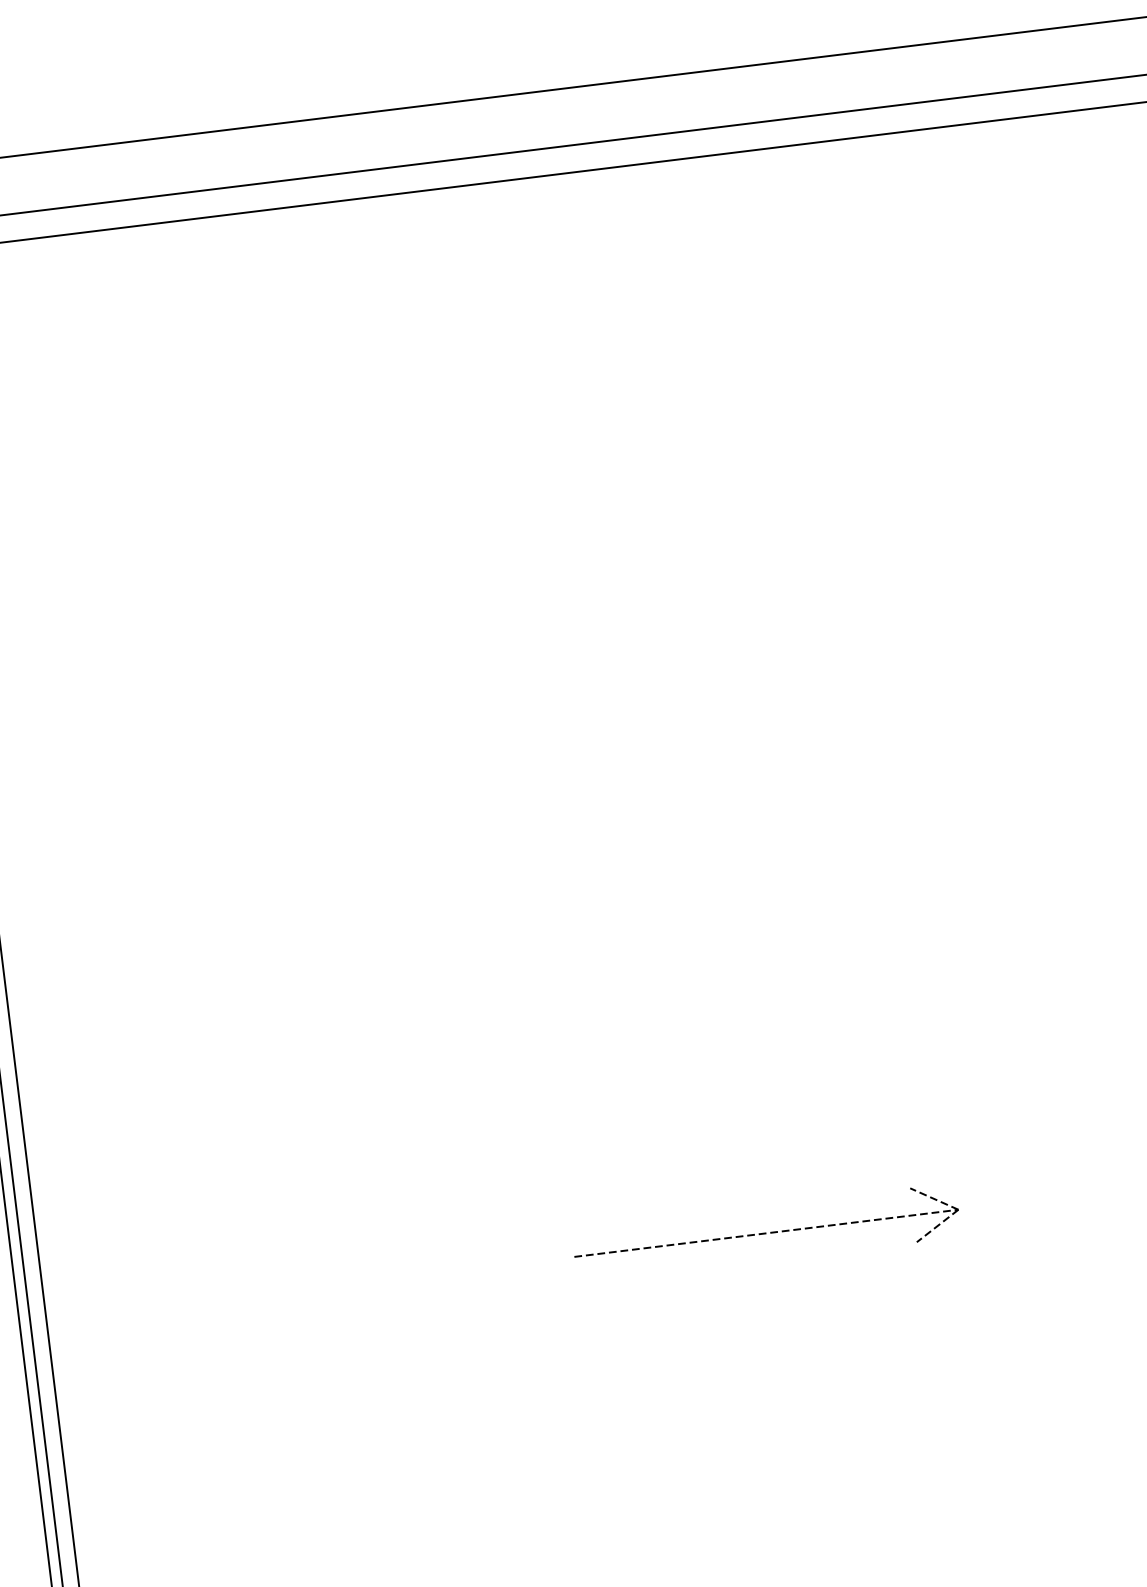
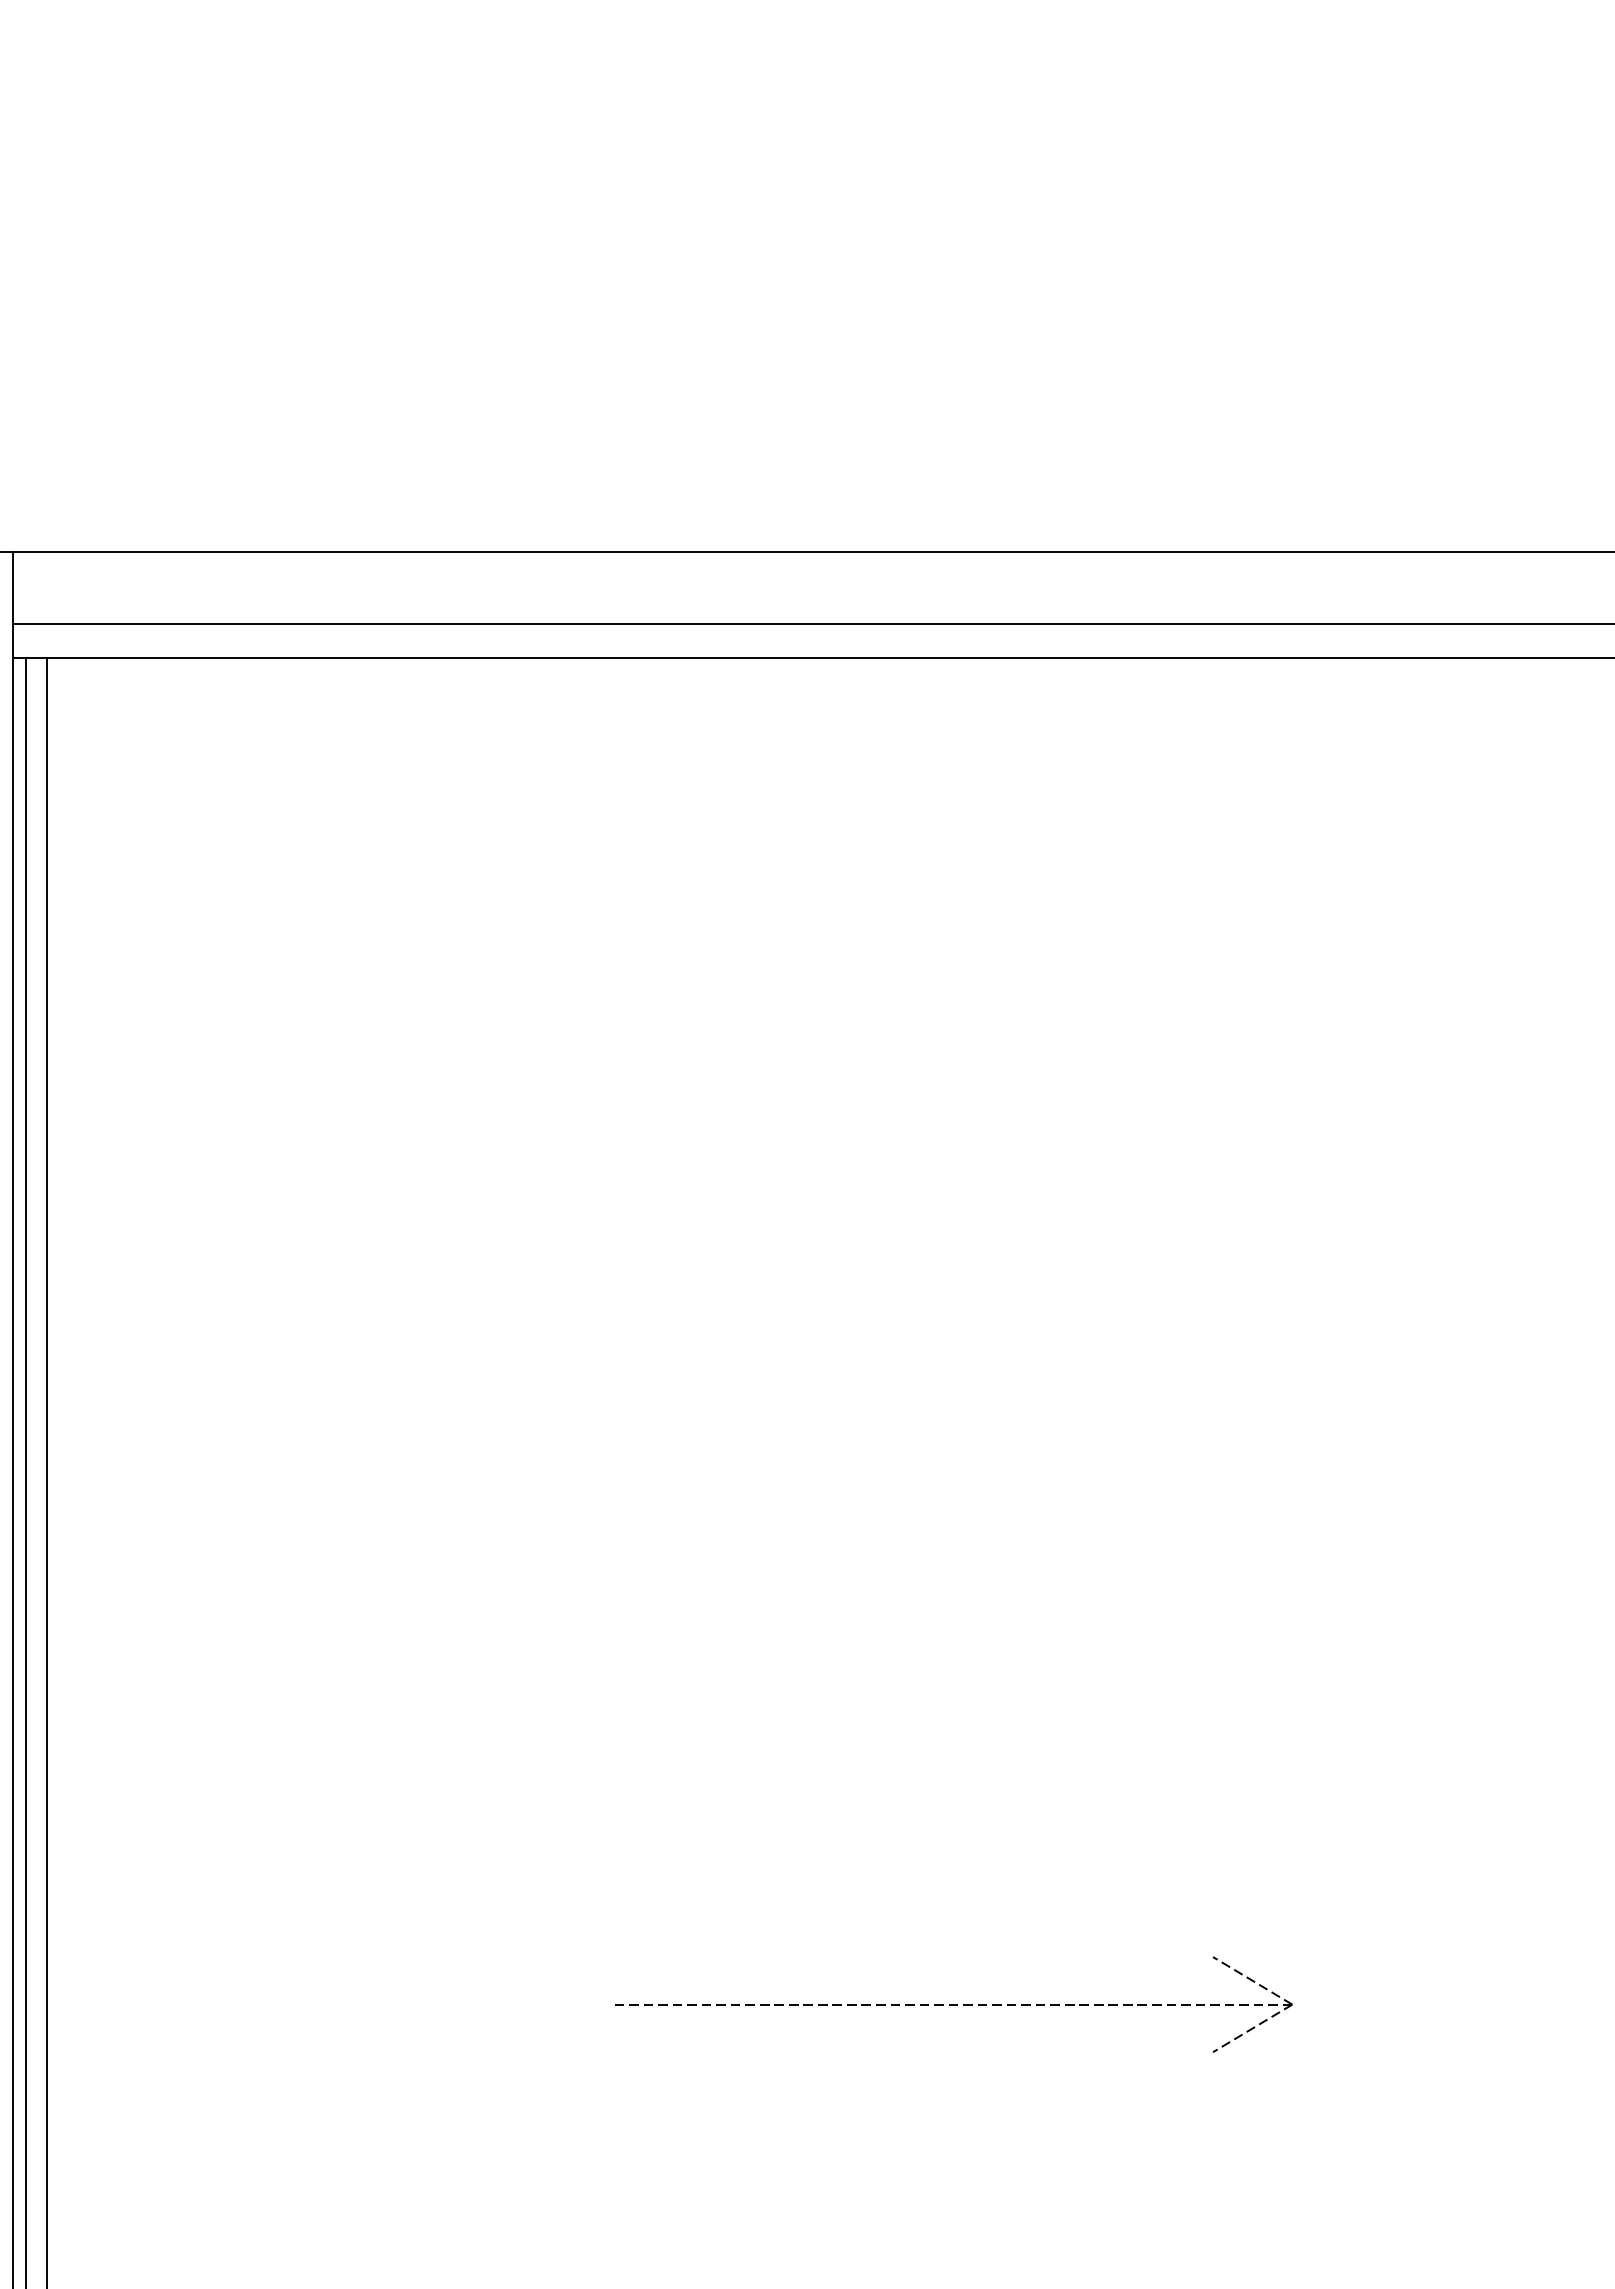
part: (766, 1233) -> (954, 2004), size x1.4

